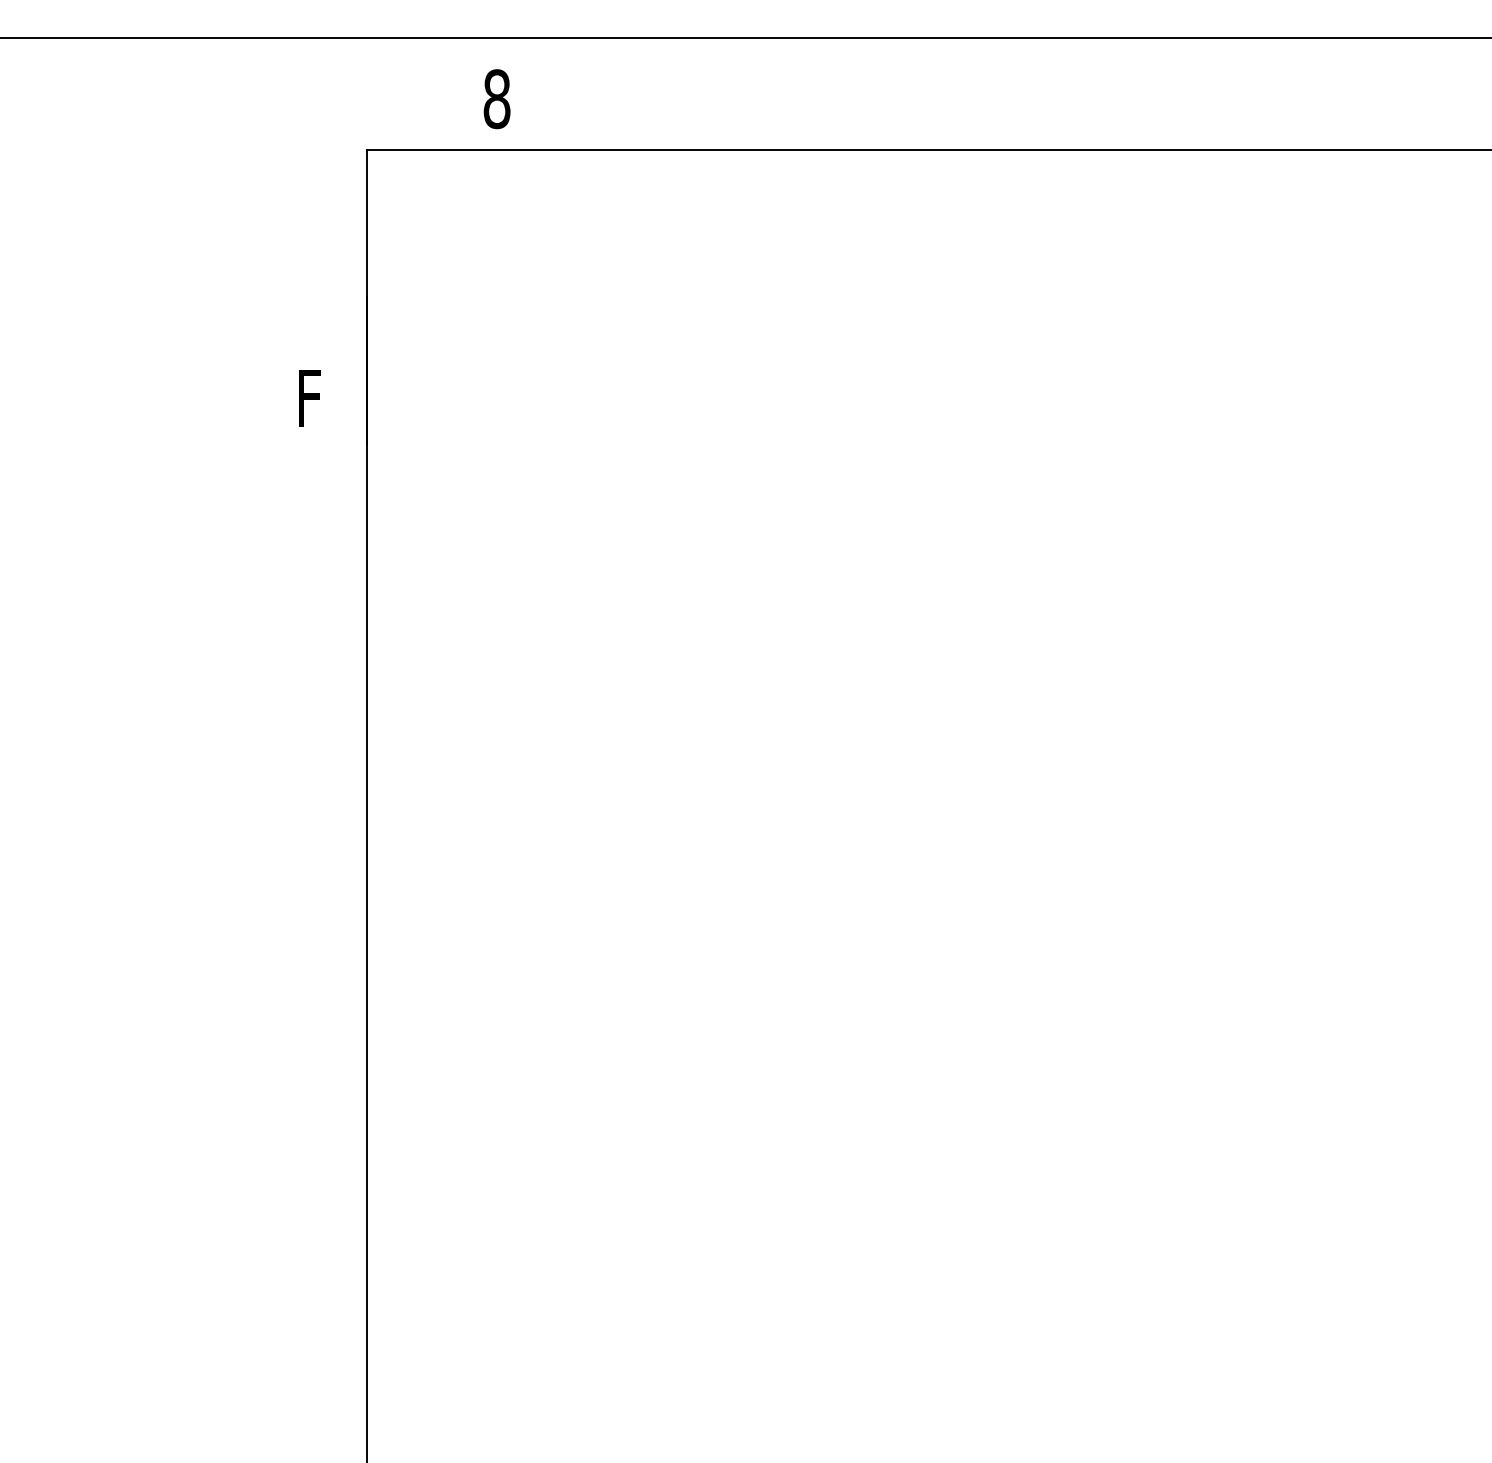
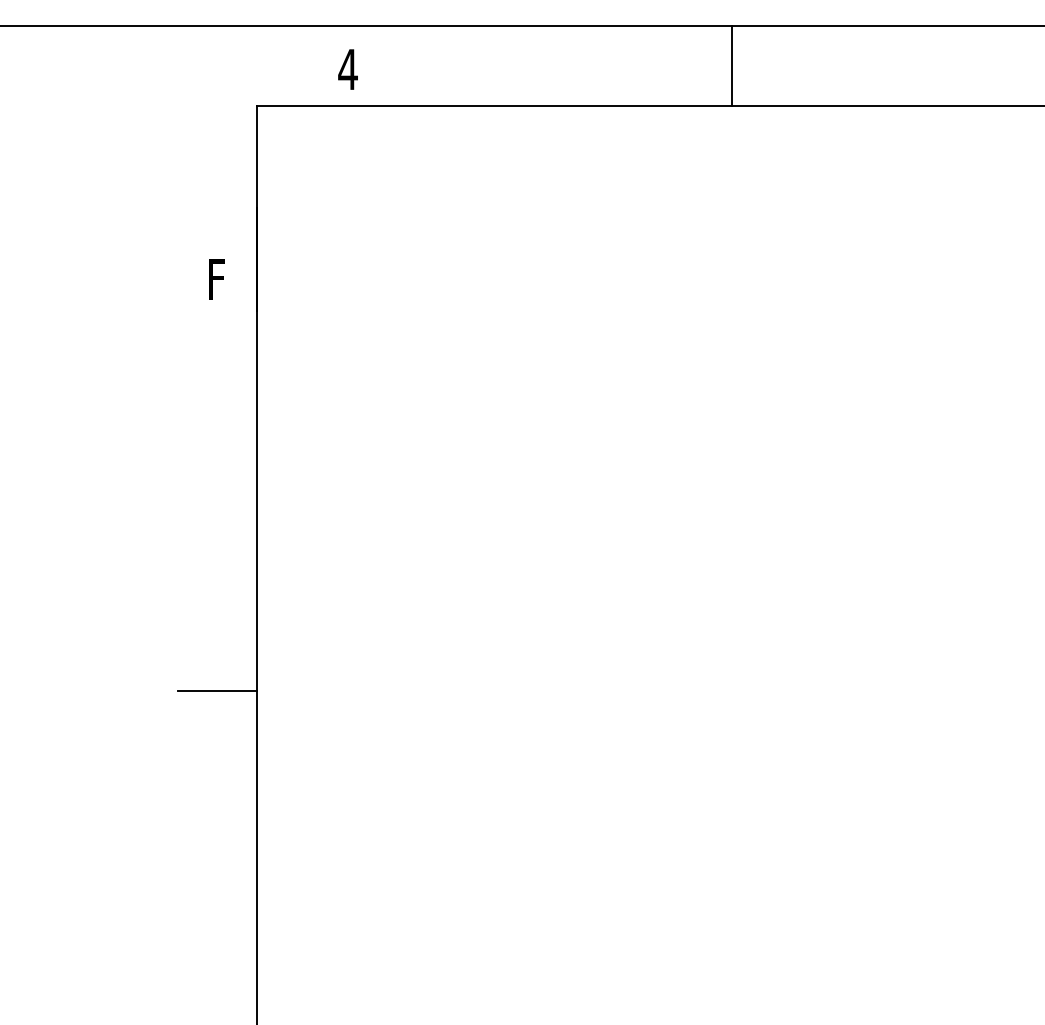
line: (1044, 93) -> (731, 65), added
text: (496, 99) -> (347, 69), 8 -> 4
line: (310, 987) -> (217, 691), added

